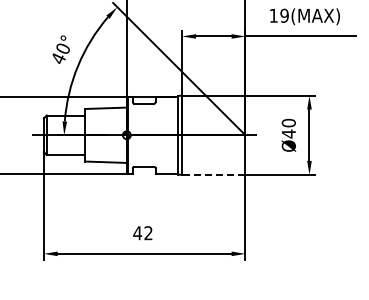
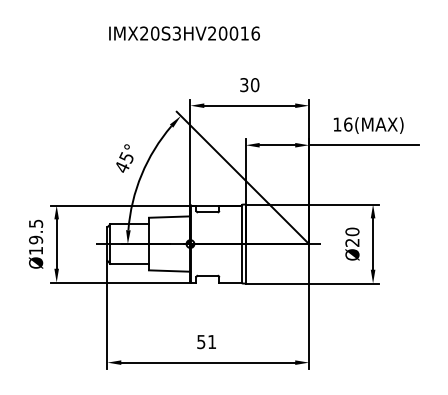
text: (284, 15) -> (348, 124), 19(MAX) -> 16(MAX)
text: (62, 48) -> (126, 157), 40° -> 45°
text: (288, 133) -> (352, 242), Ø40 -> Ø20
line: (213, 174) -> (277, 283), dashed -> solid
text: (141, 232) -> (205, 341), 42 -> 51

